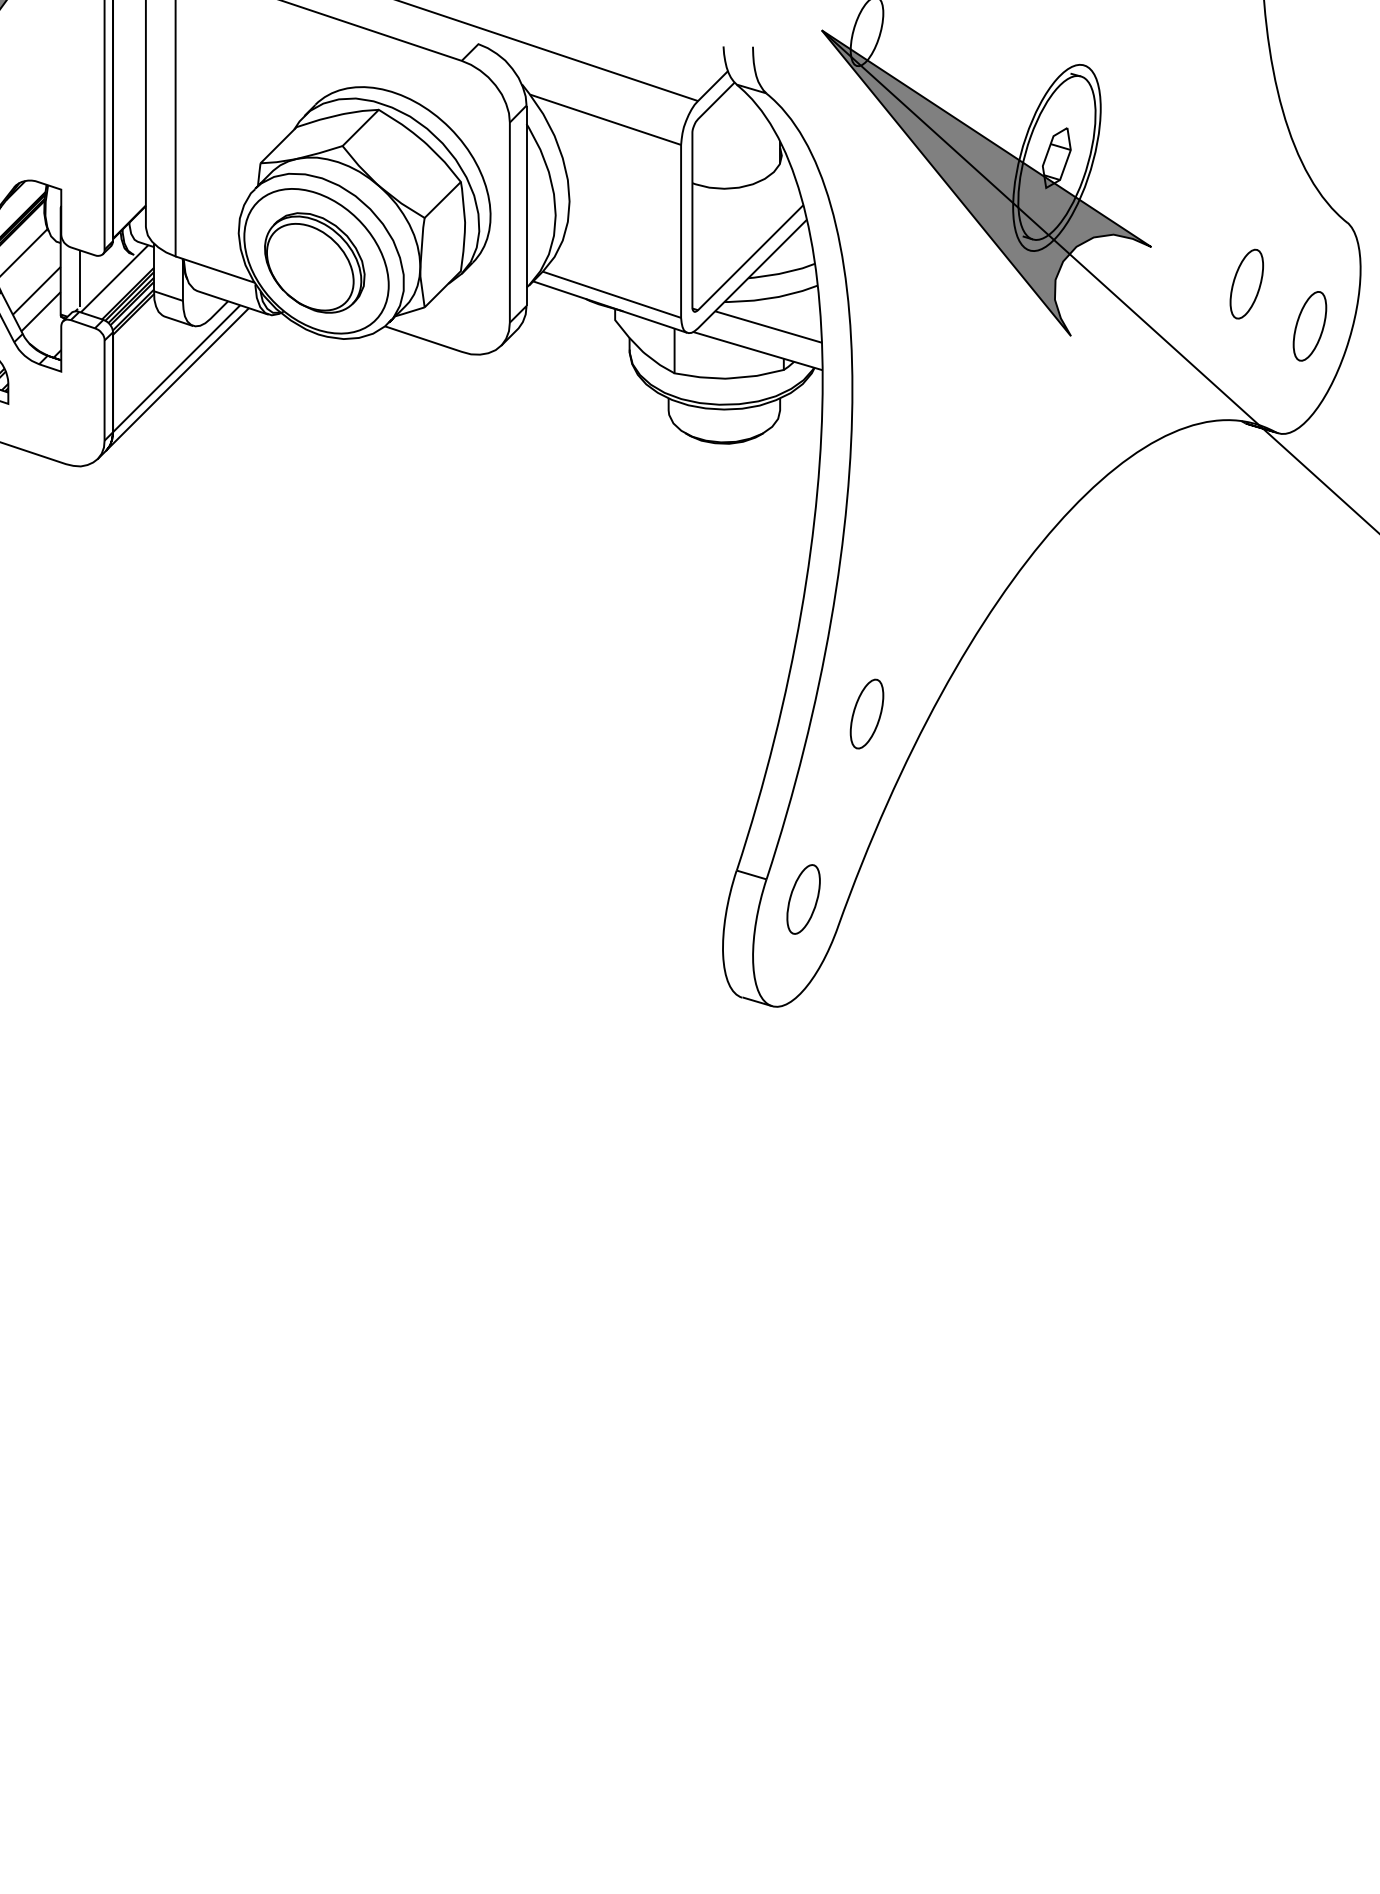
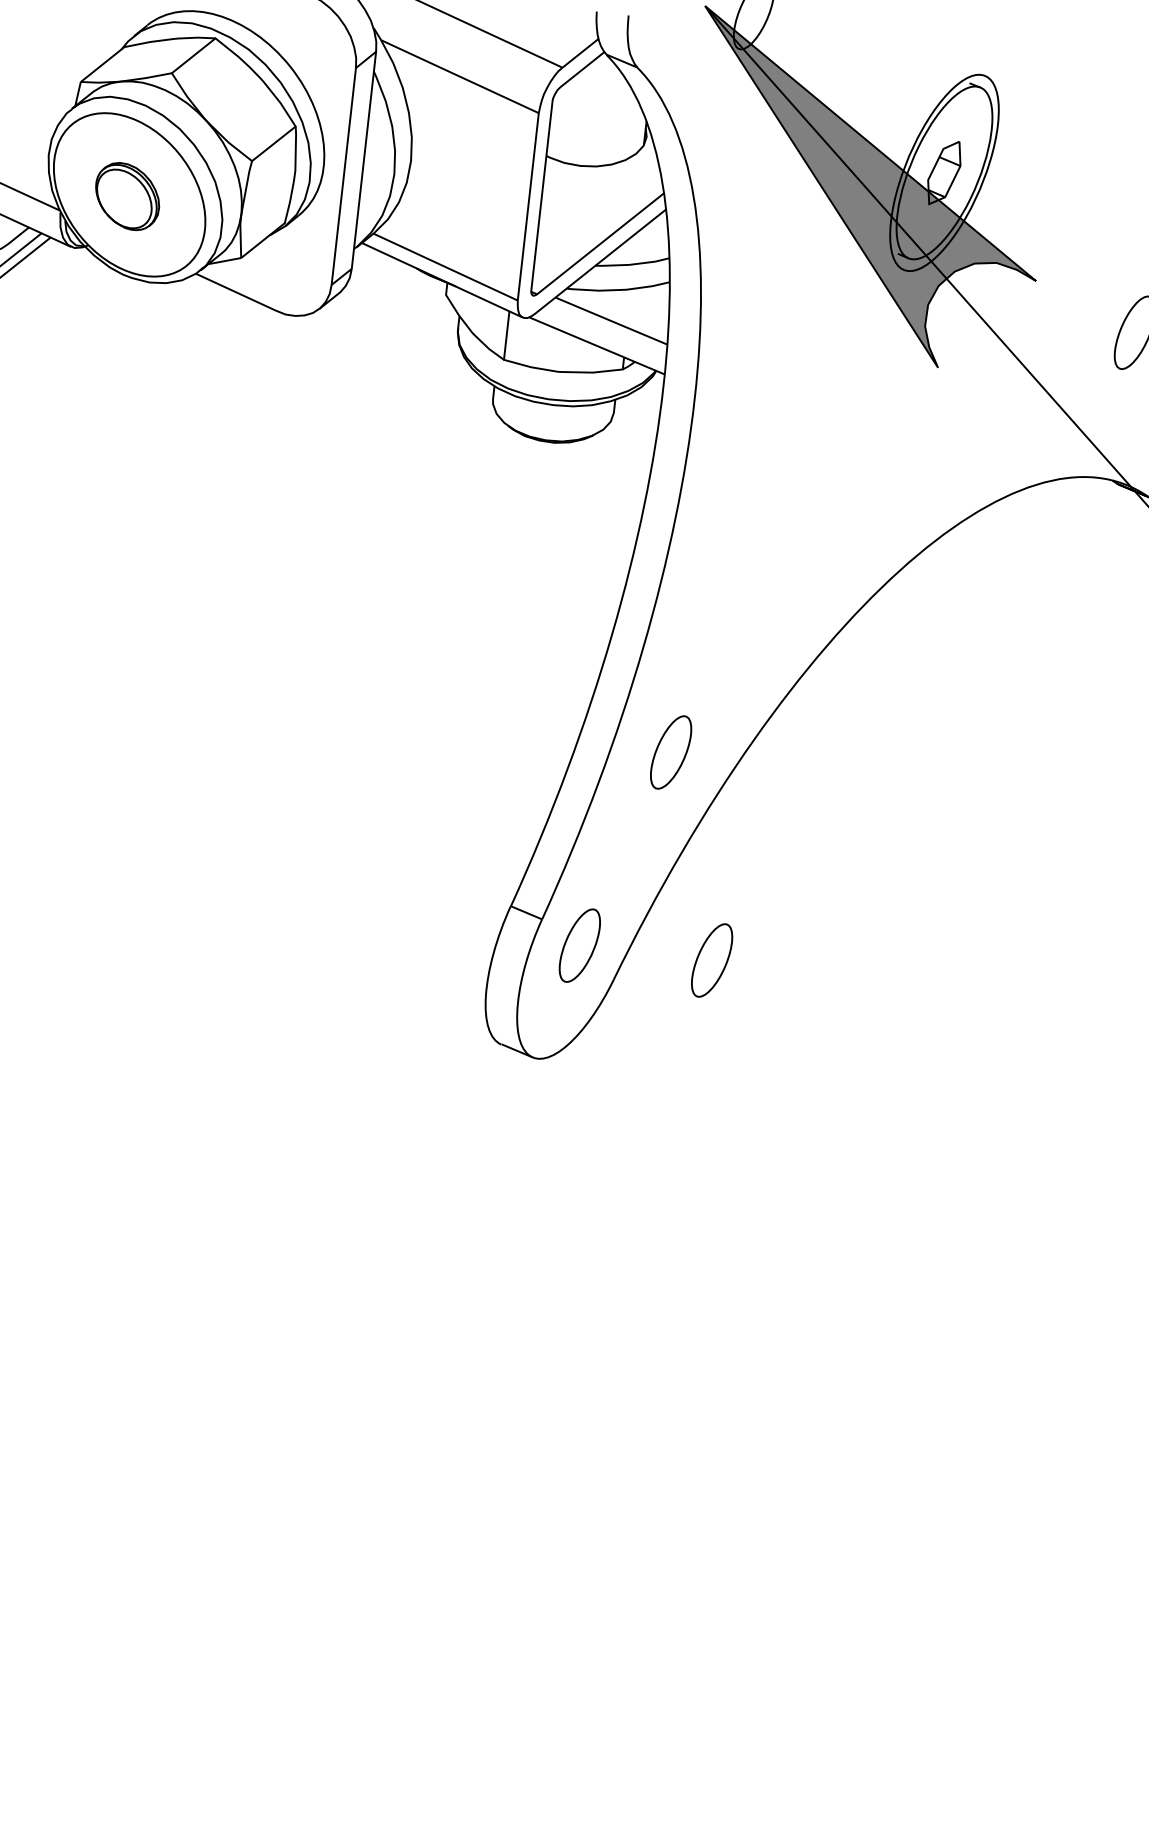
part: (314, 262) -> (127, 195), size x0.6
part: (925, 899) -> (711, 960), added

